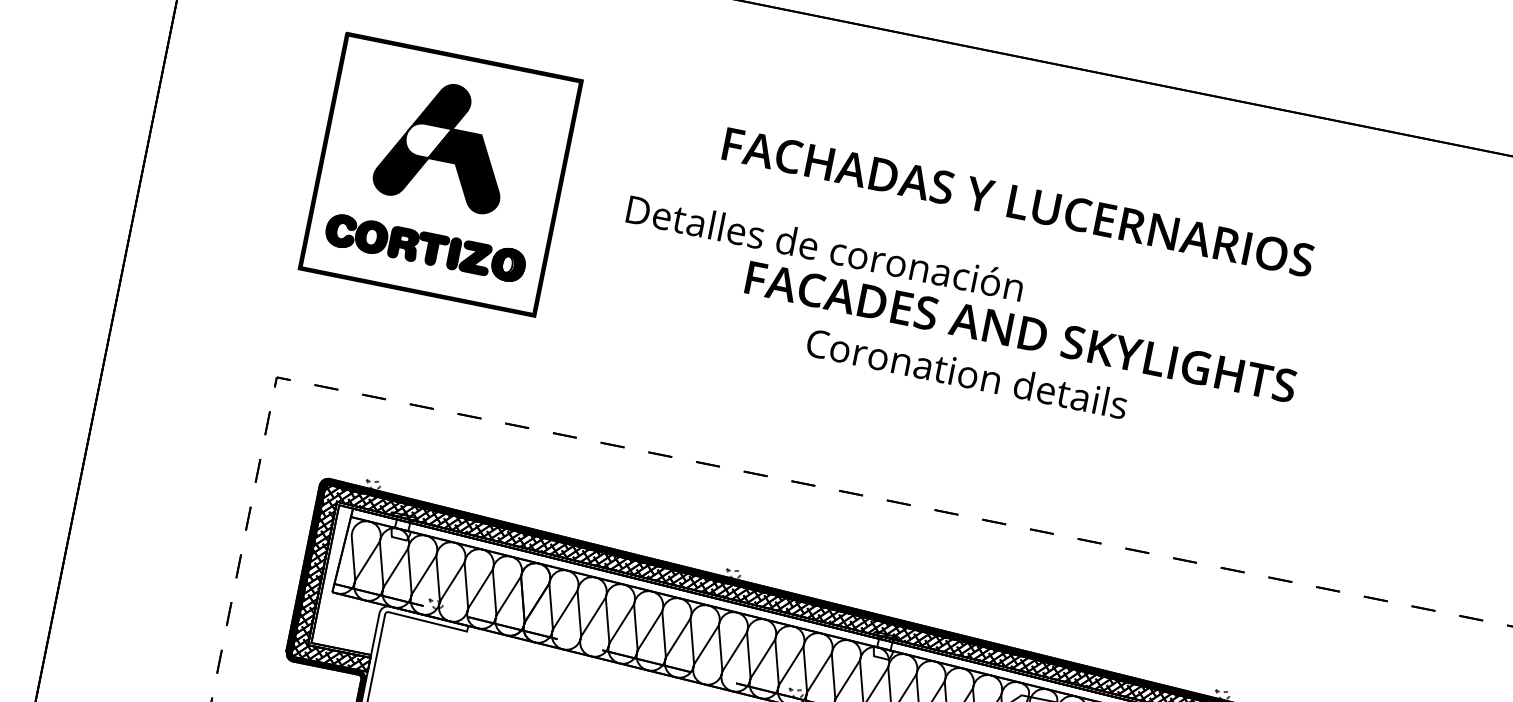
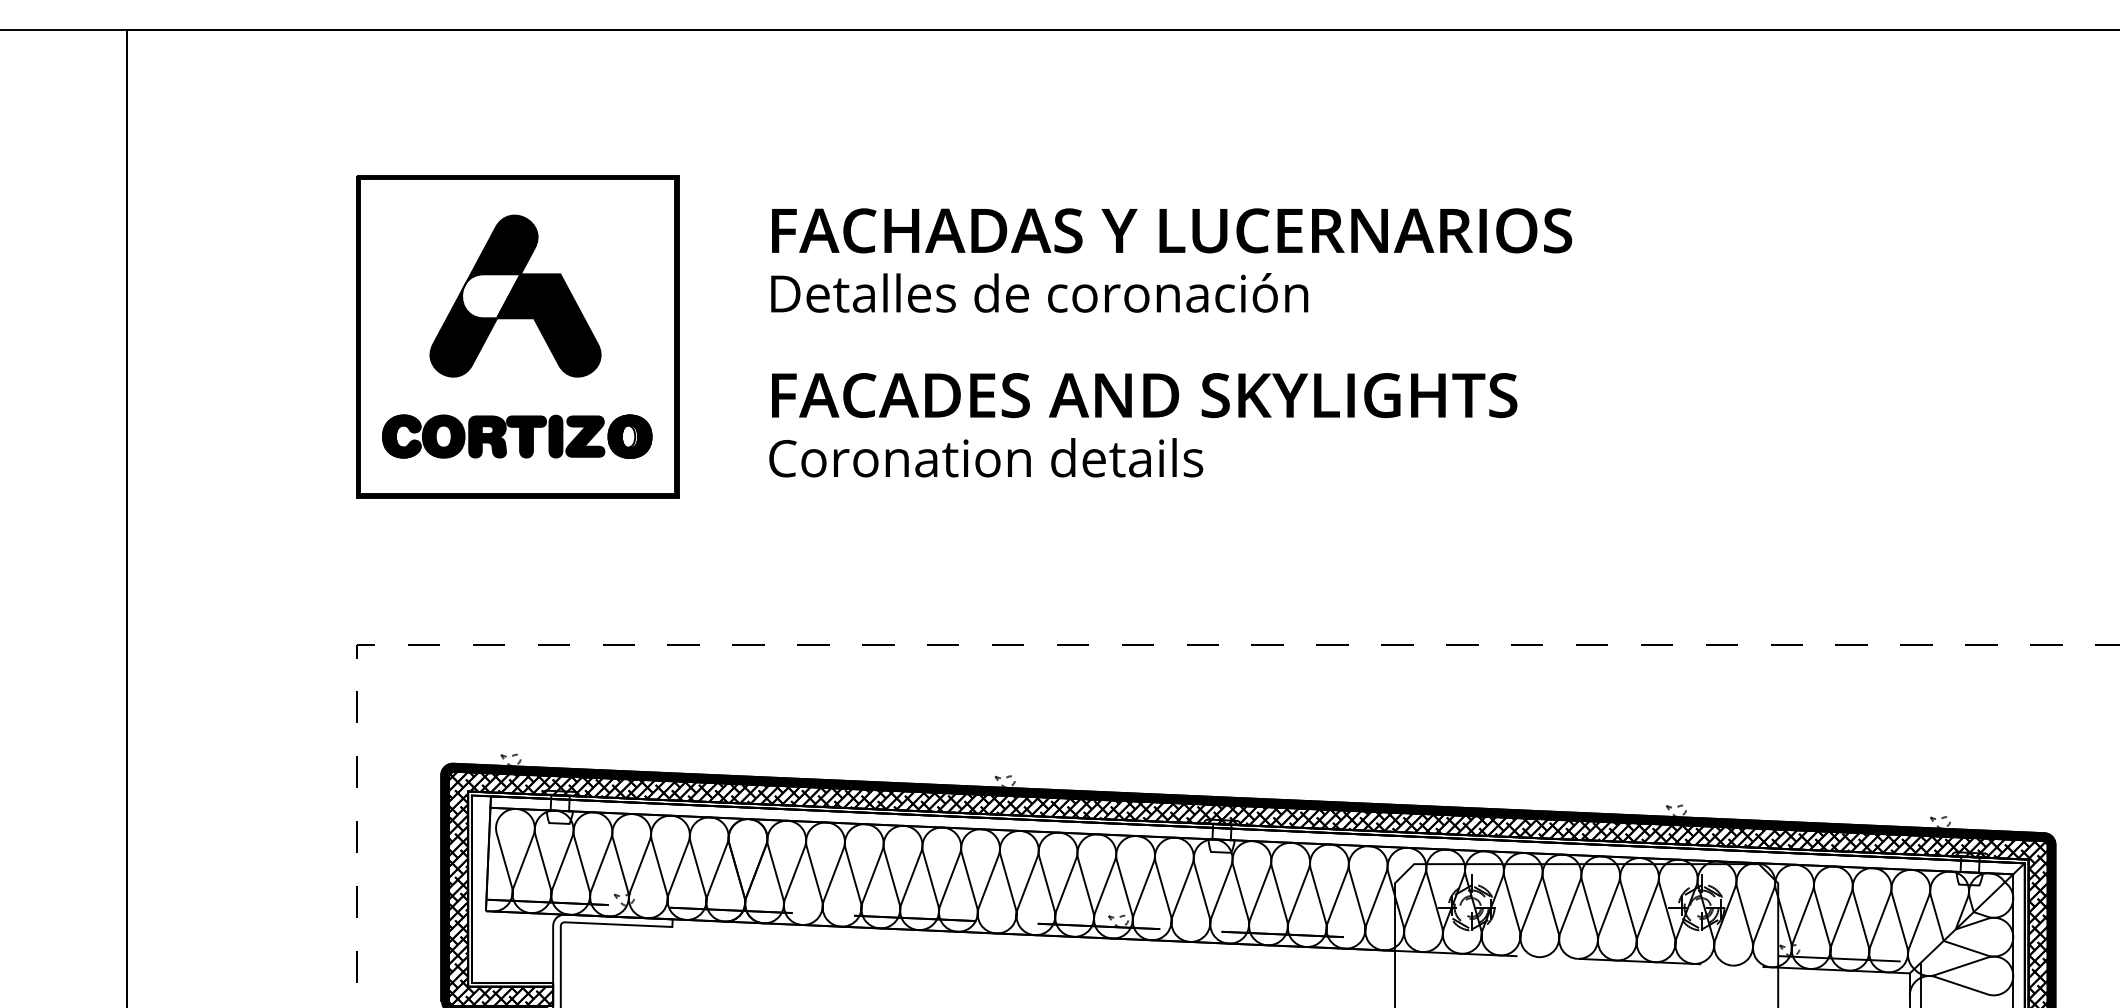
text: (1018, 202) -> (1172, 230), moved
text: (825, 247) -> (1039, 292), moved
text: (1020, 332) -> (1144, 395), moved
text: (967, 373) -> (986, 457), moved

